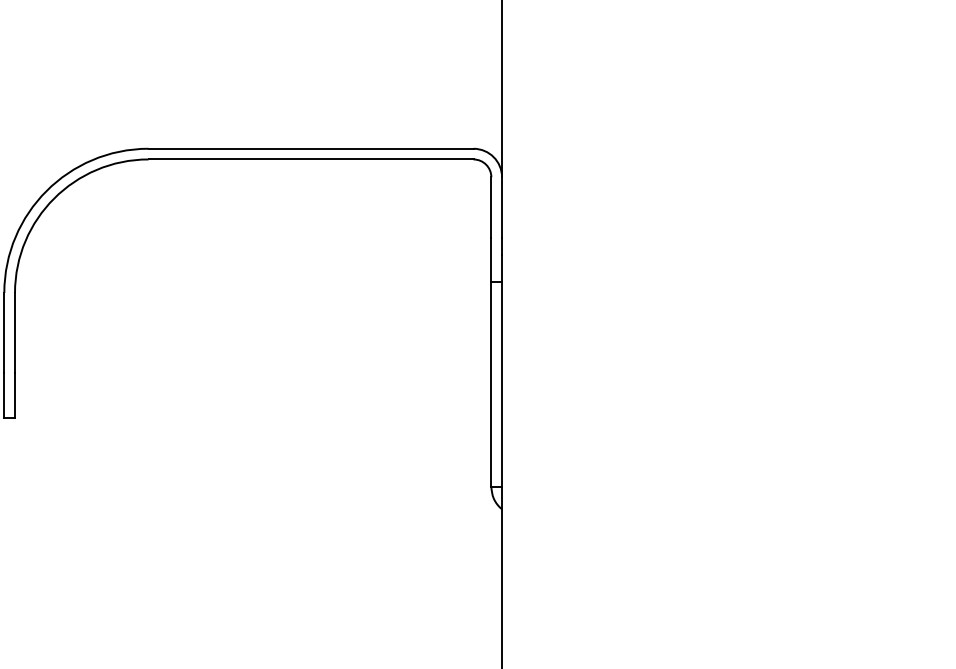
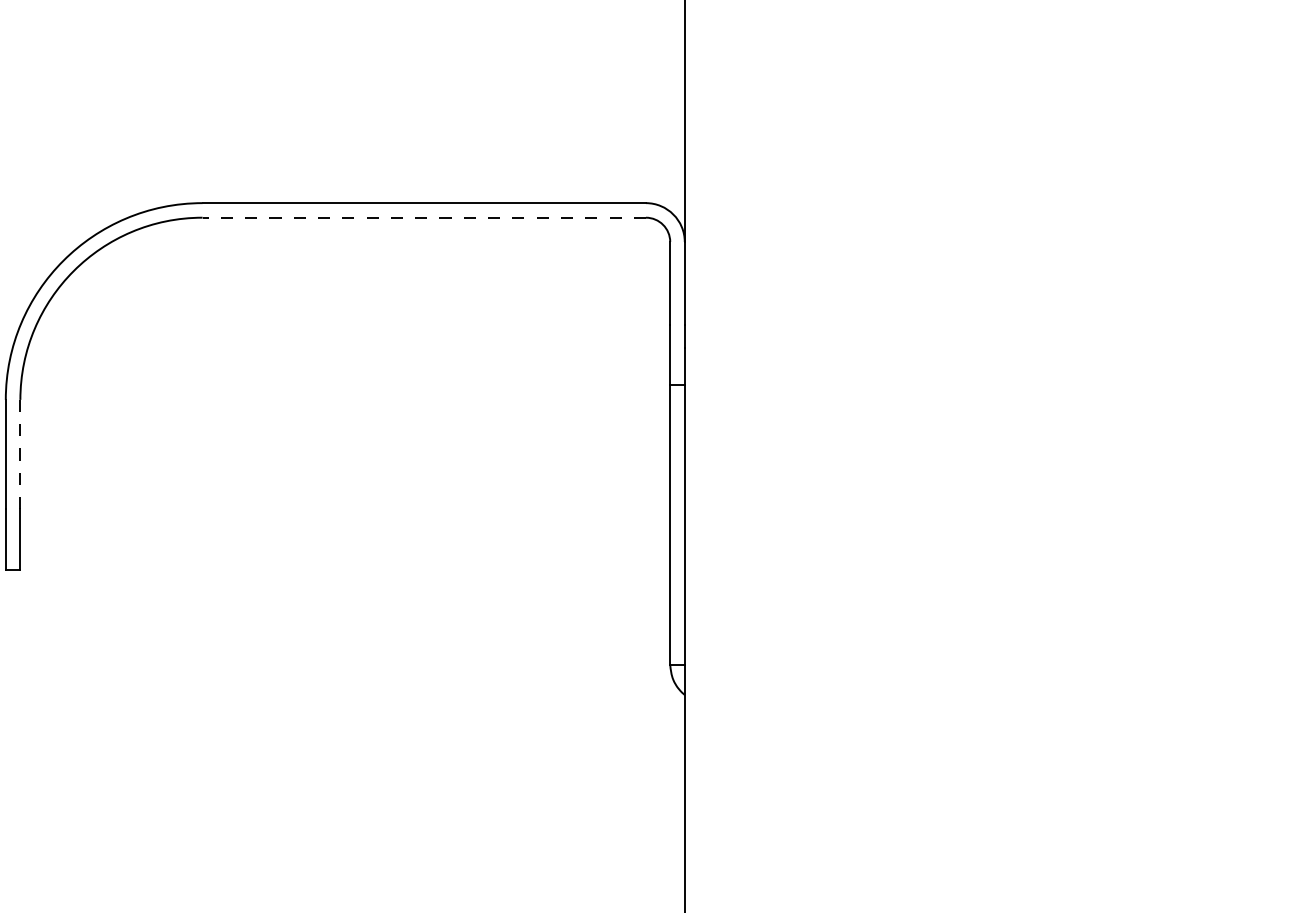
line: (311, 159) -> (424, 217), solid -> dashed
line: (15, 333) -> (20, 454), solid -> dashed

